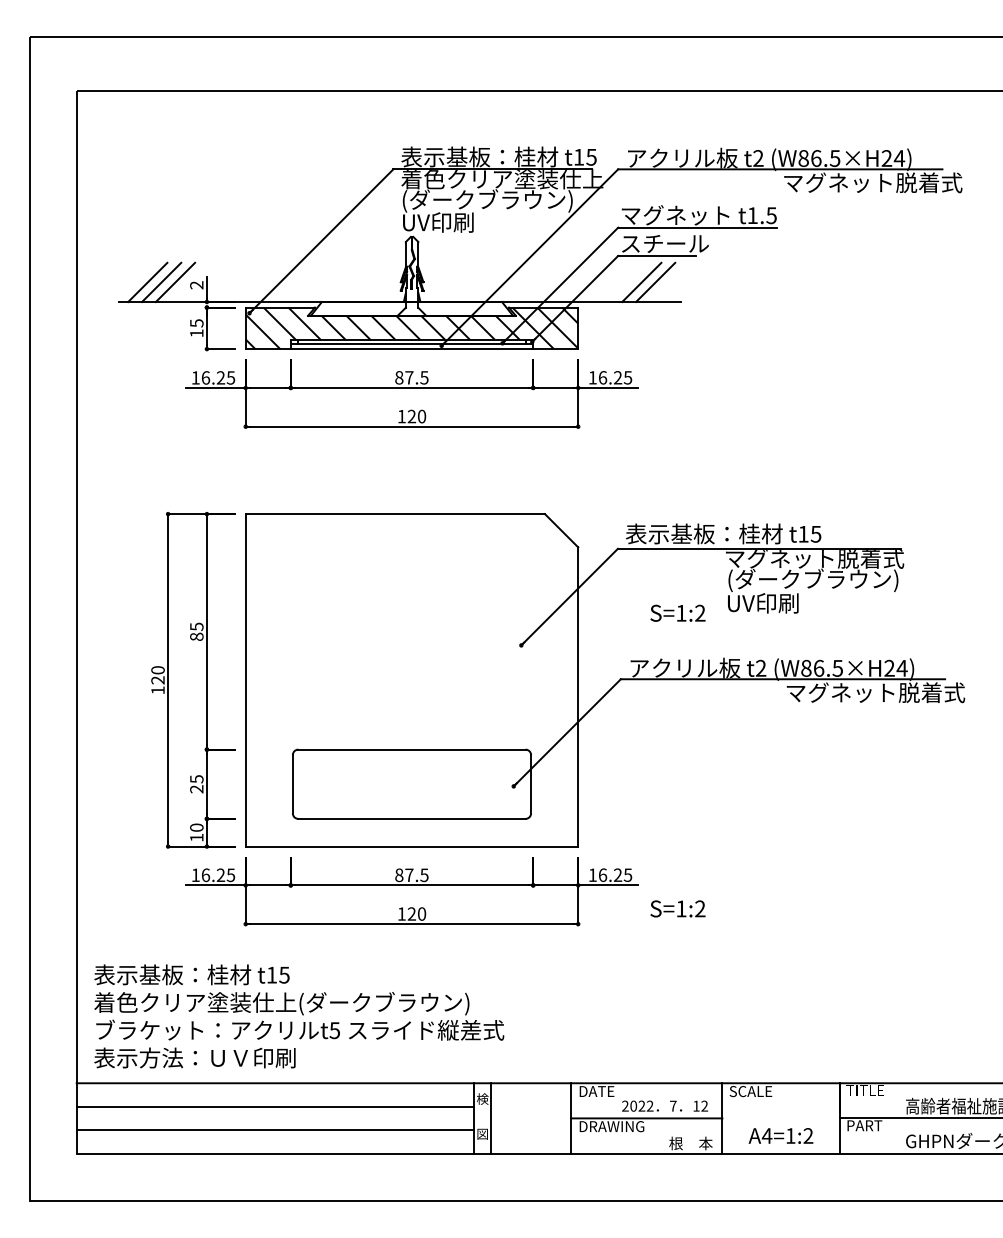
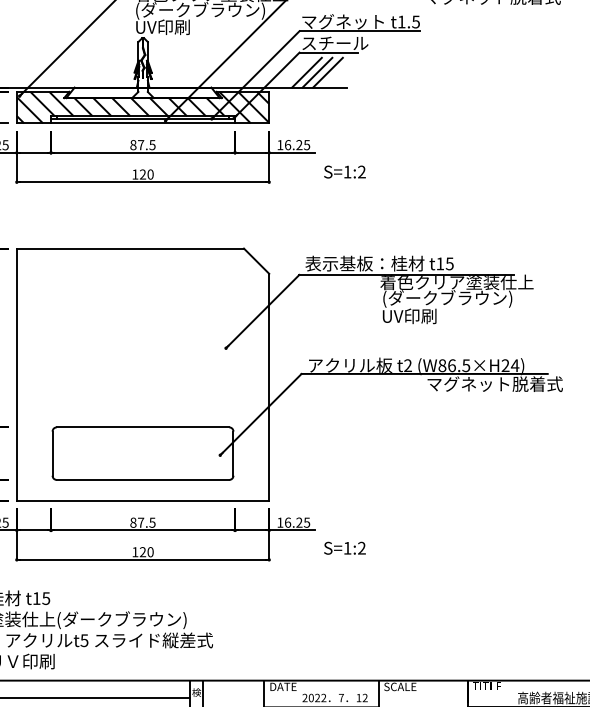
line: (627, 282) -> (306, 72), added
text: (825, 558) -> (456, 282), マグネット脱着式 -> 着色クリア塗装仕上
text: (677, 612) -> (344, 171), moved

